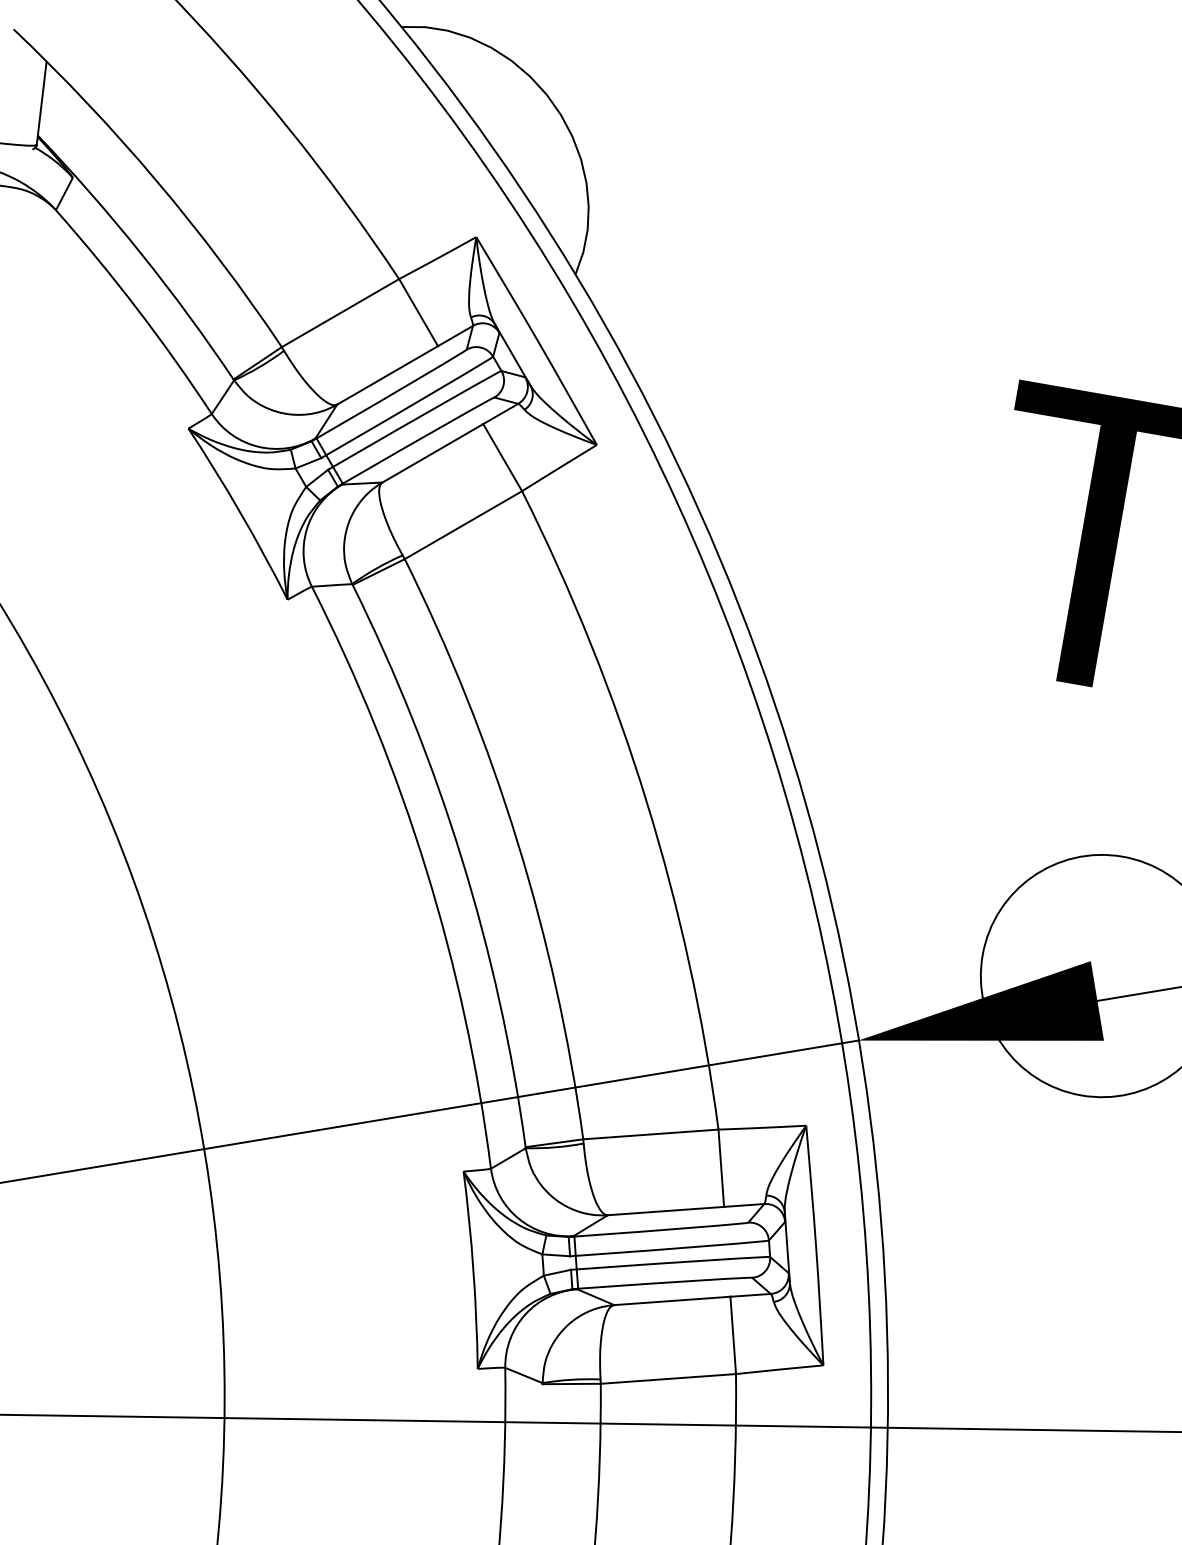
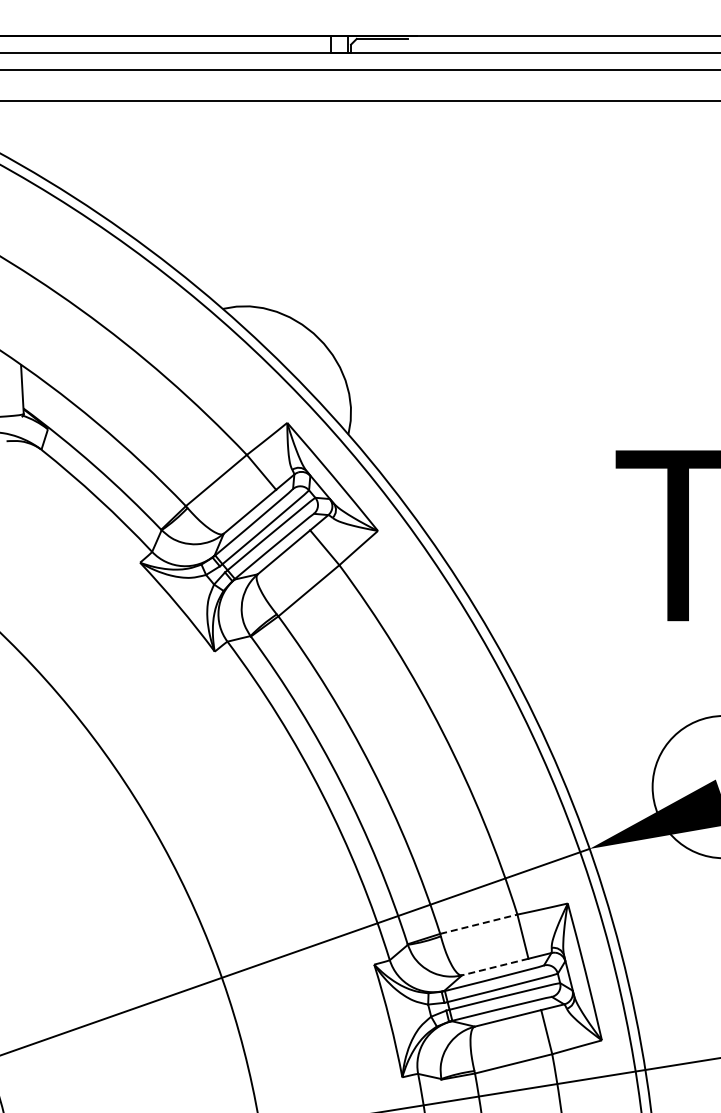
line: (650, 1134) -> (478, 924), solid -> dashed
line: (664, 1211) -> (494, 967), solid -> dashed

